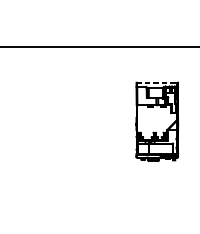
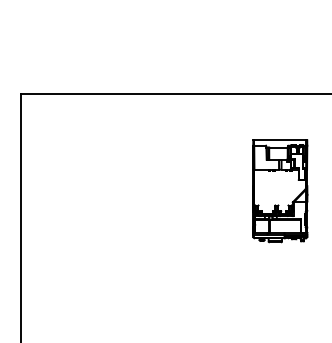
line: (157, 82) -> (280, 140), dashed -> solid

